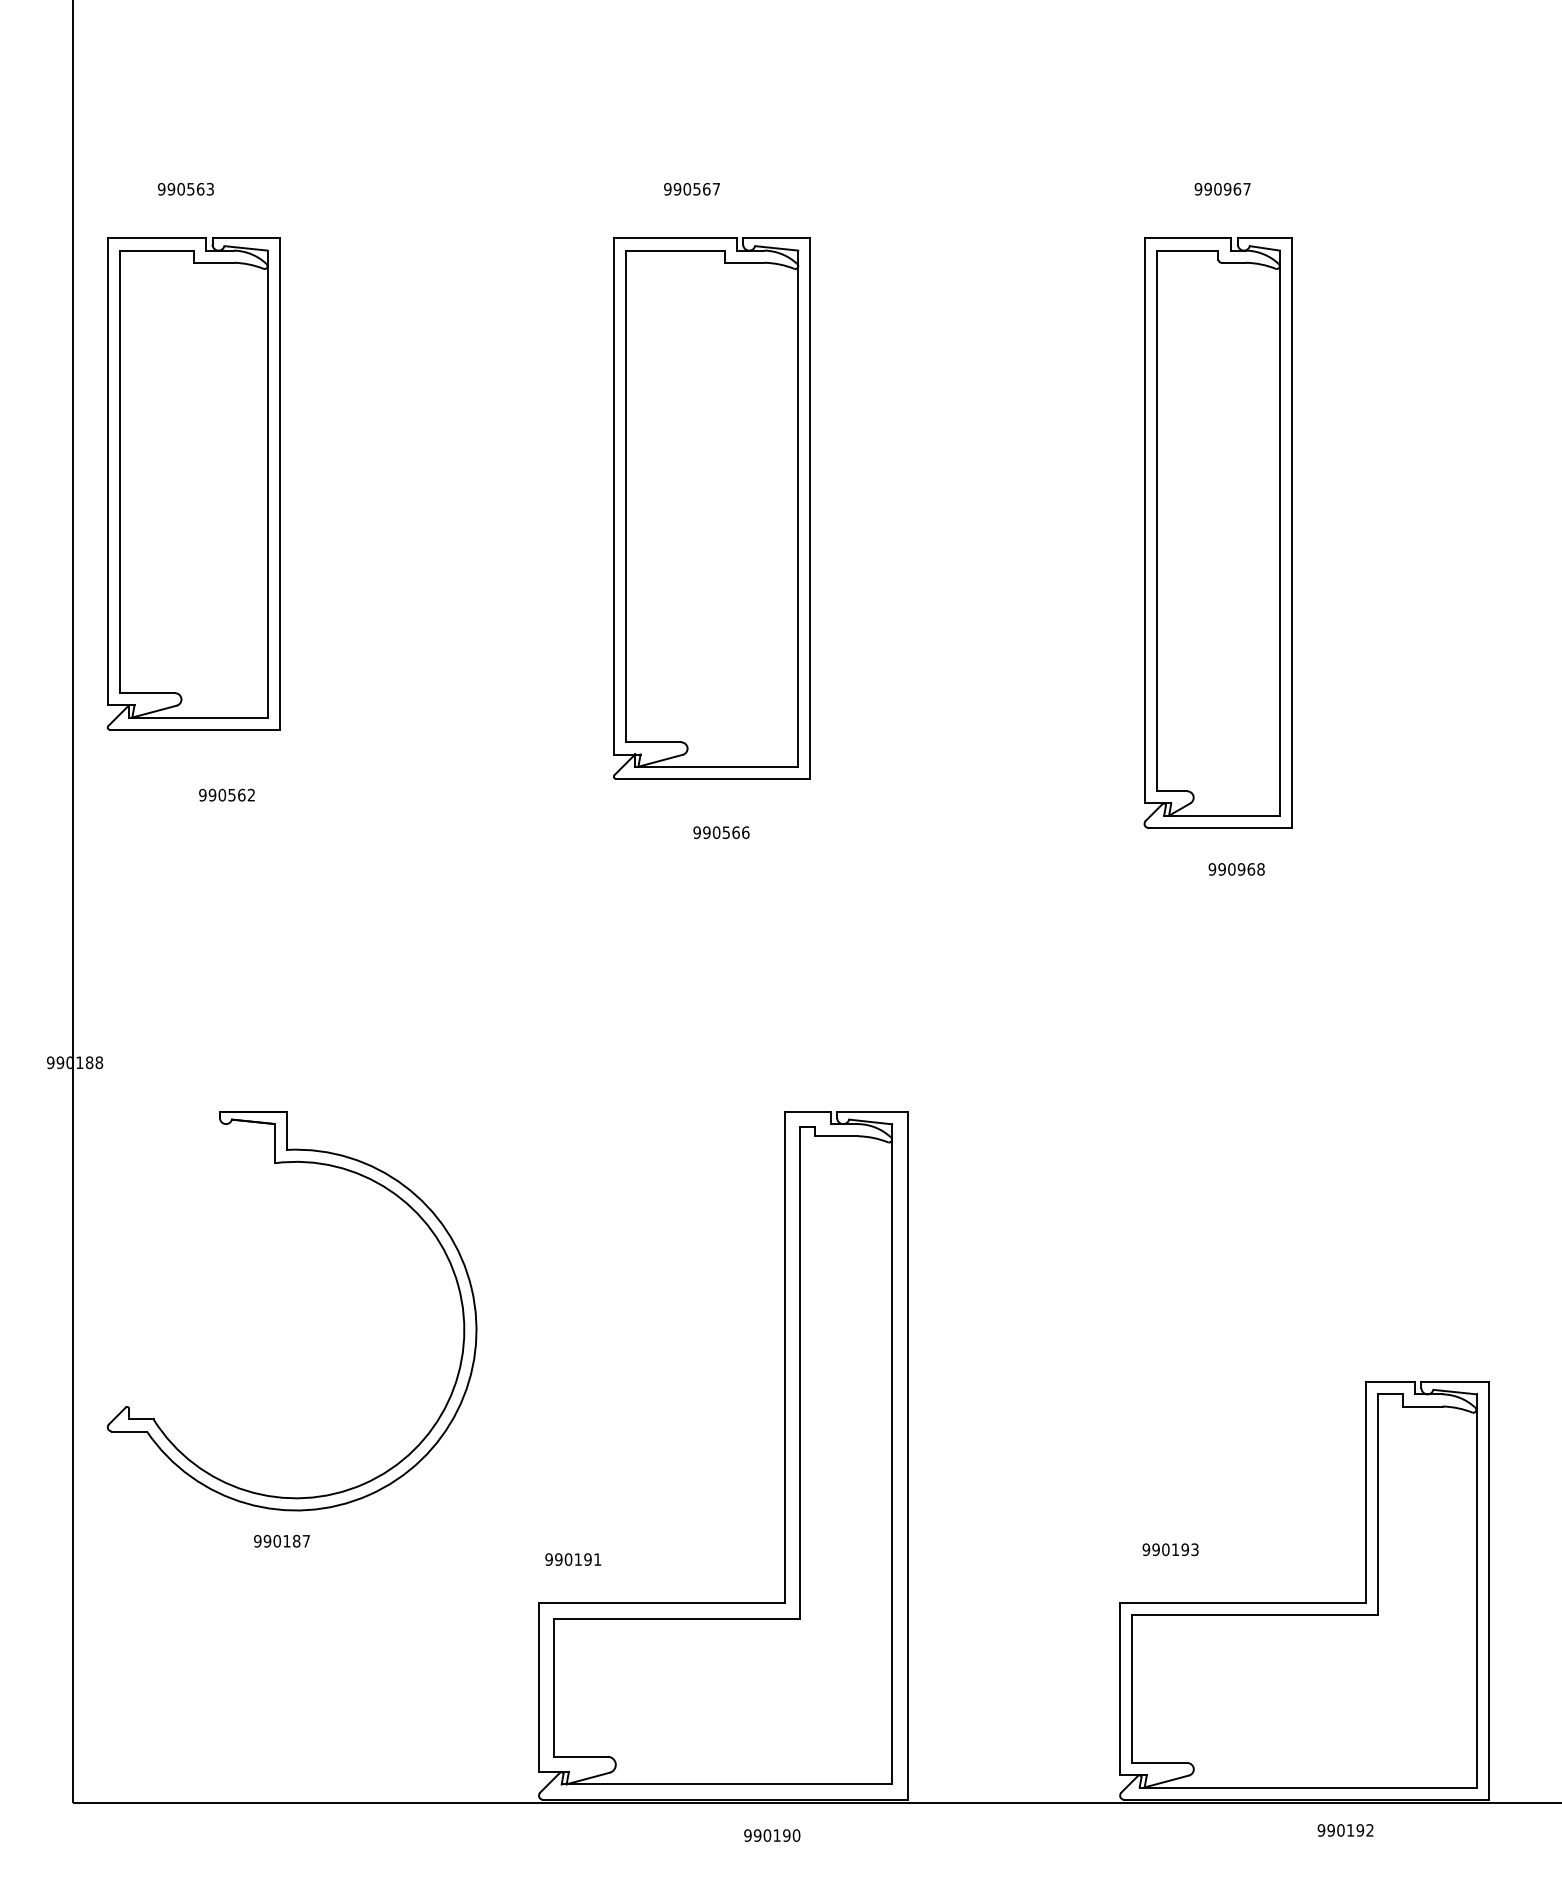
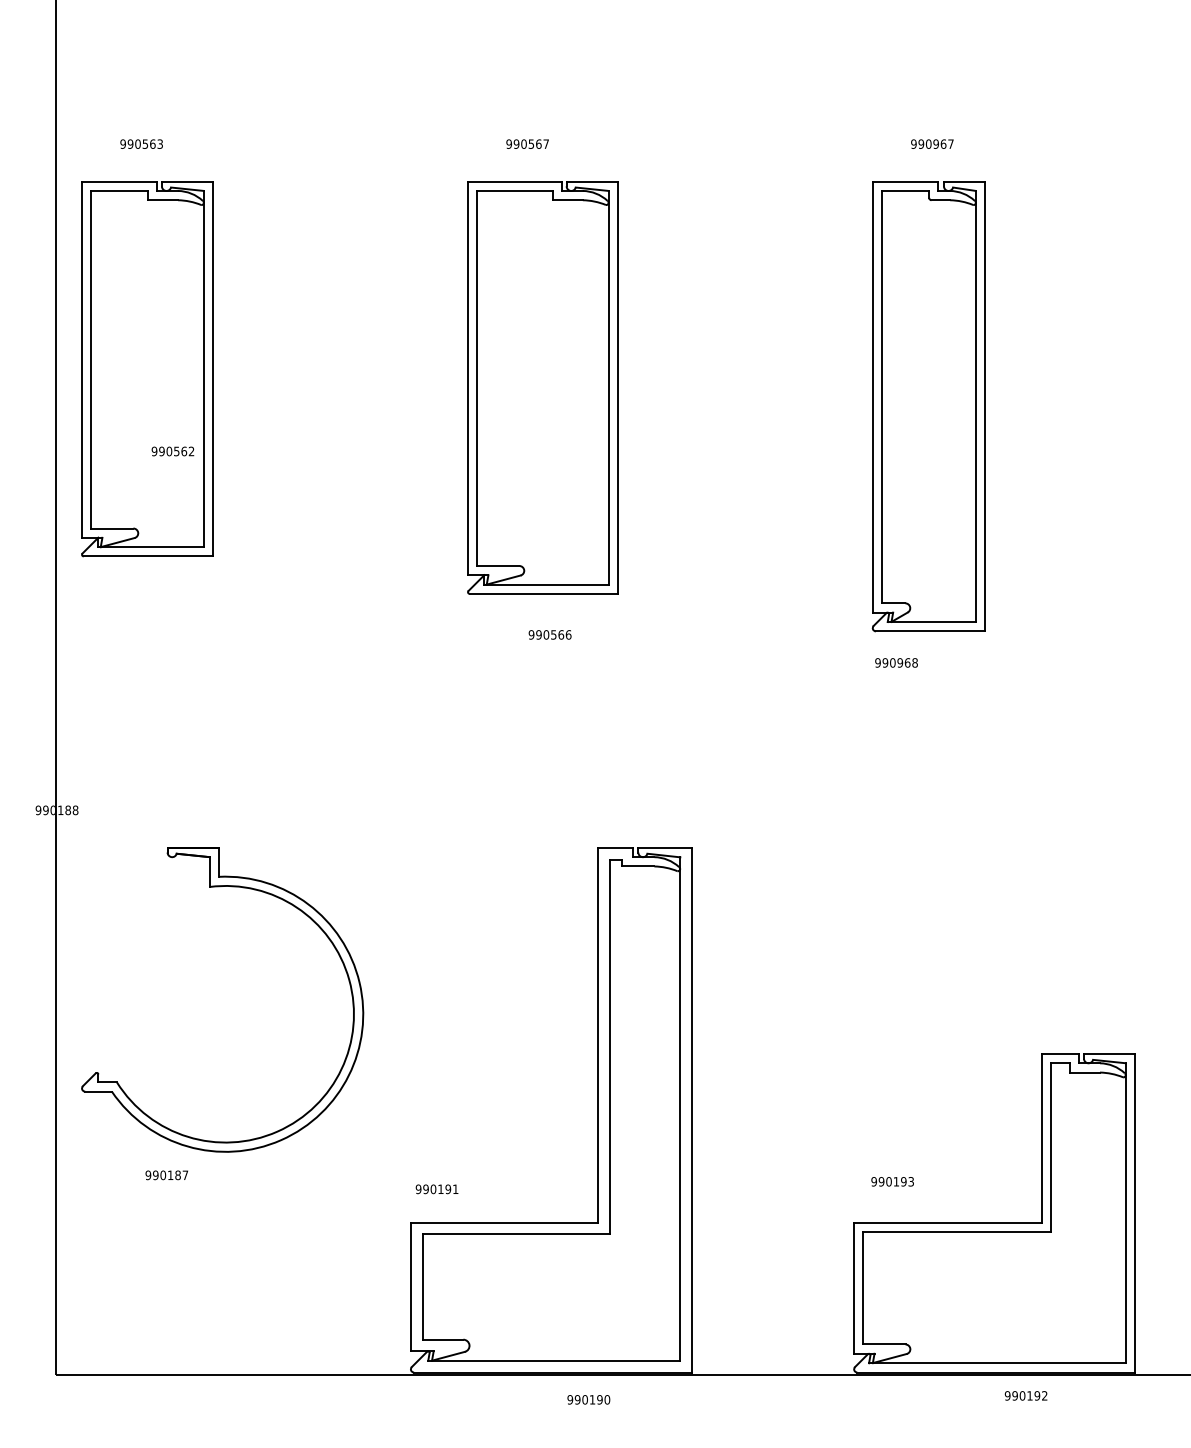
text: (226, 794) -> (172, 450), moved
text: (1236, 869) -> (896, 662), moved
text: (281, 1541) -> (166, 1175), moved

